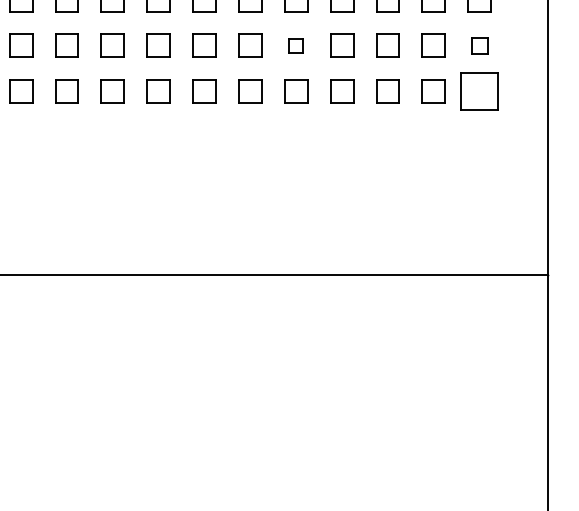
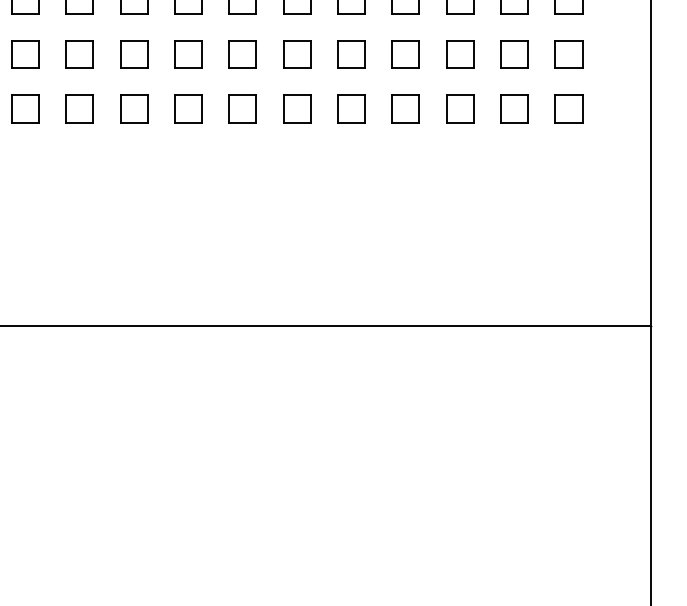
part: (296, 45) -> (351, 54), size x1.67
part: (479, 45) -> (568, 54), size x1.43
part: (479, 91) -> (568, 108), size x0.62

